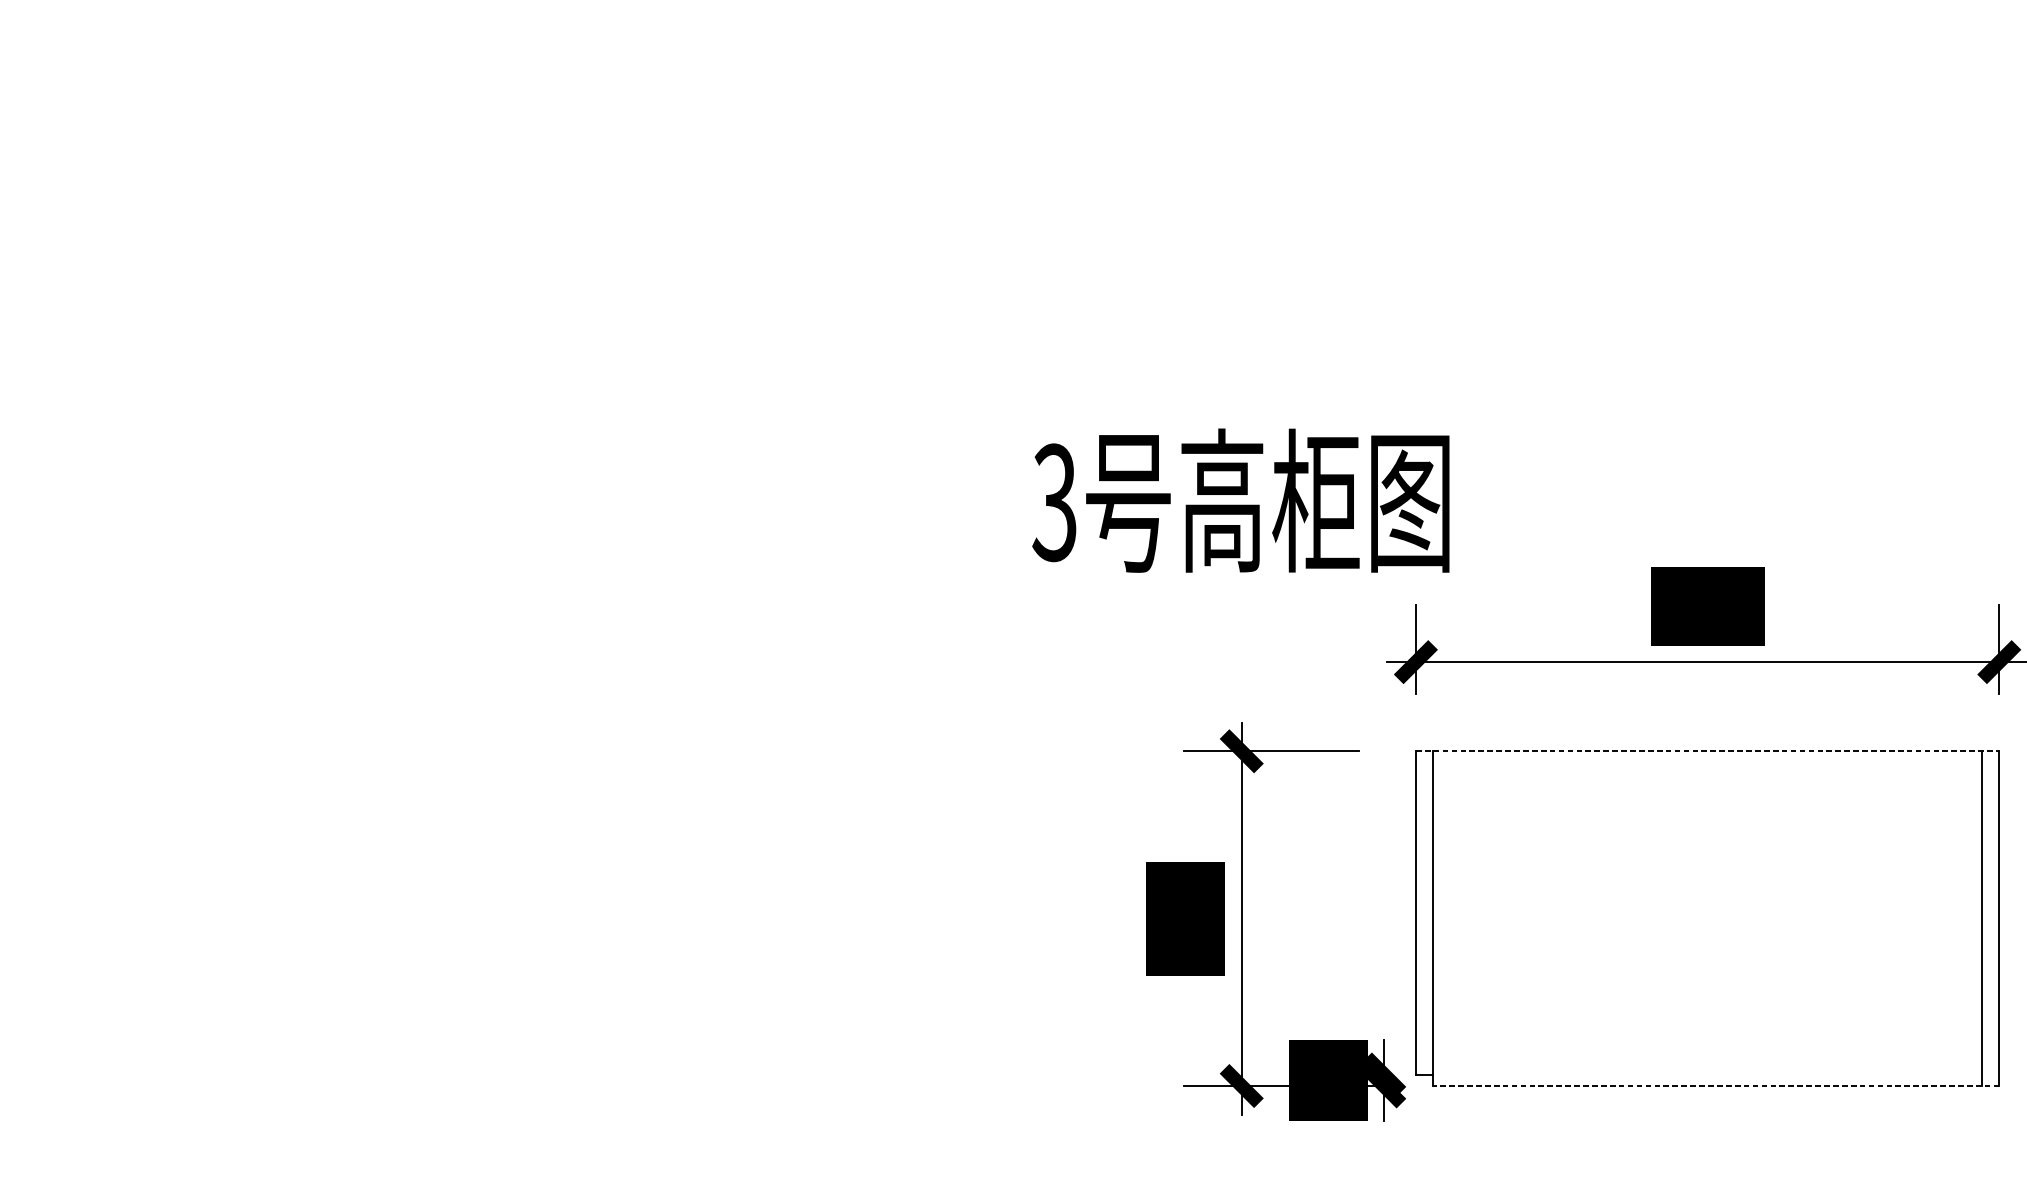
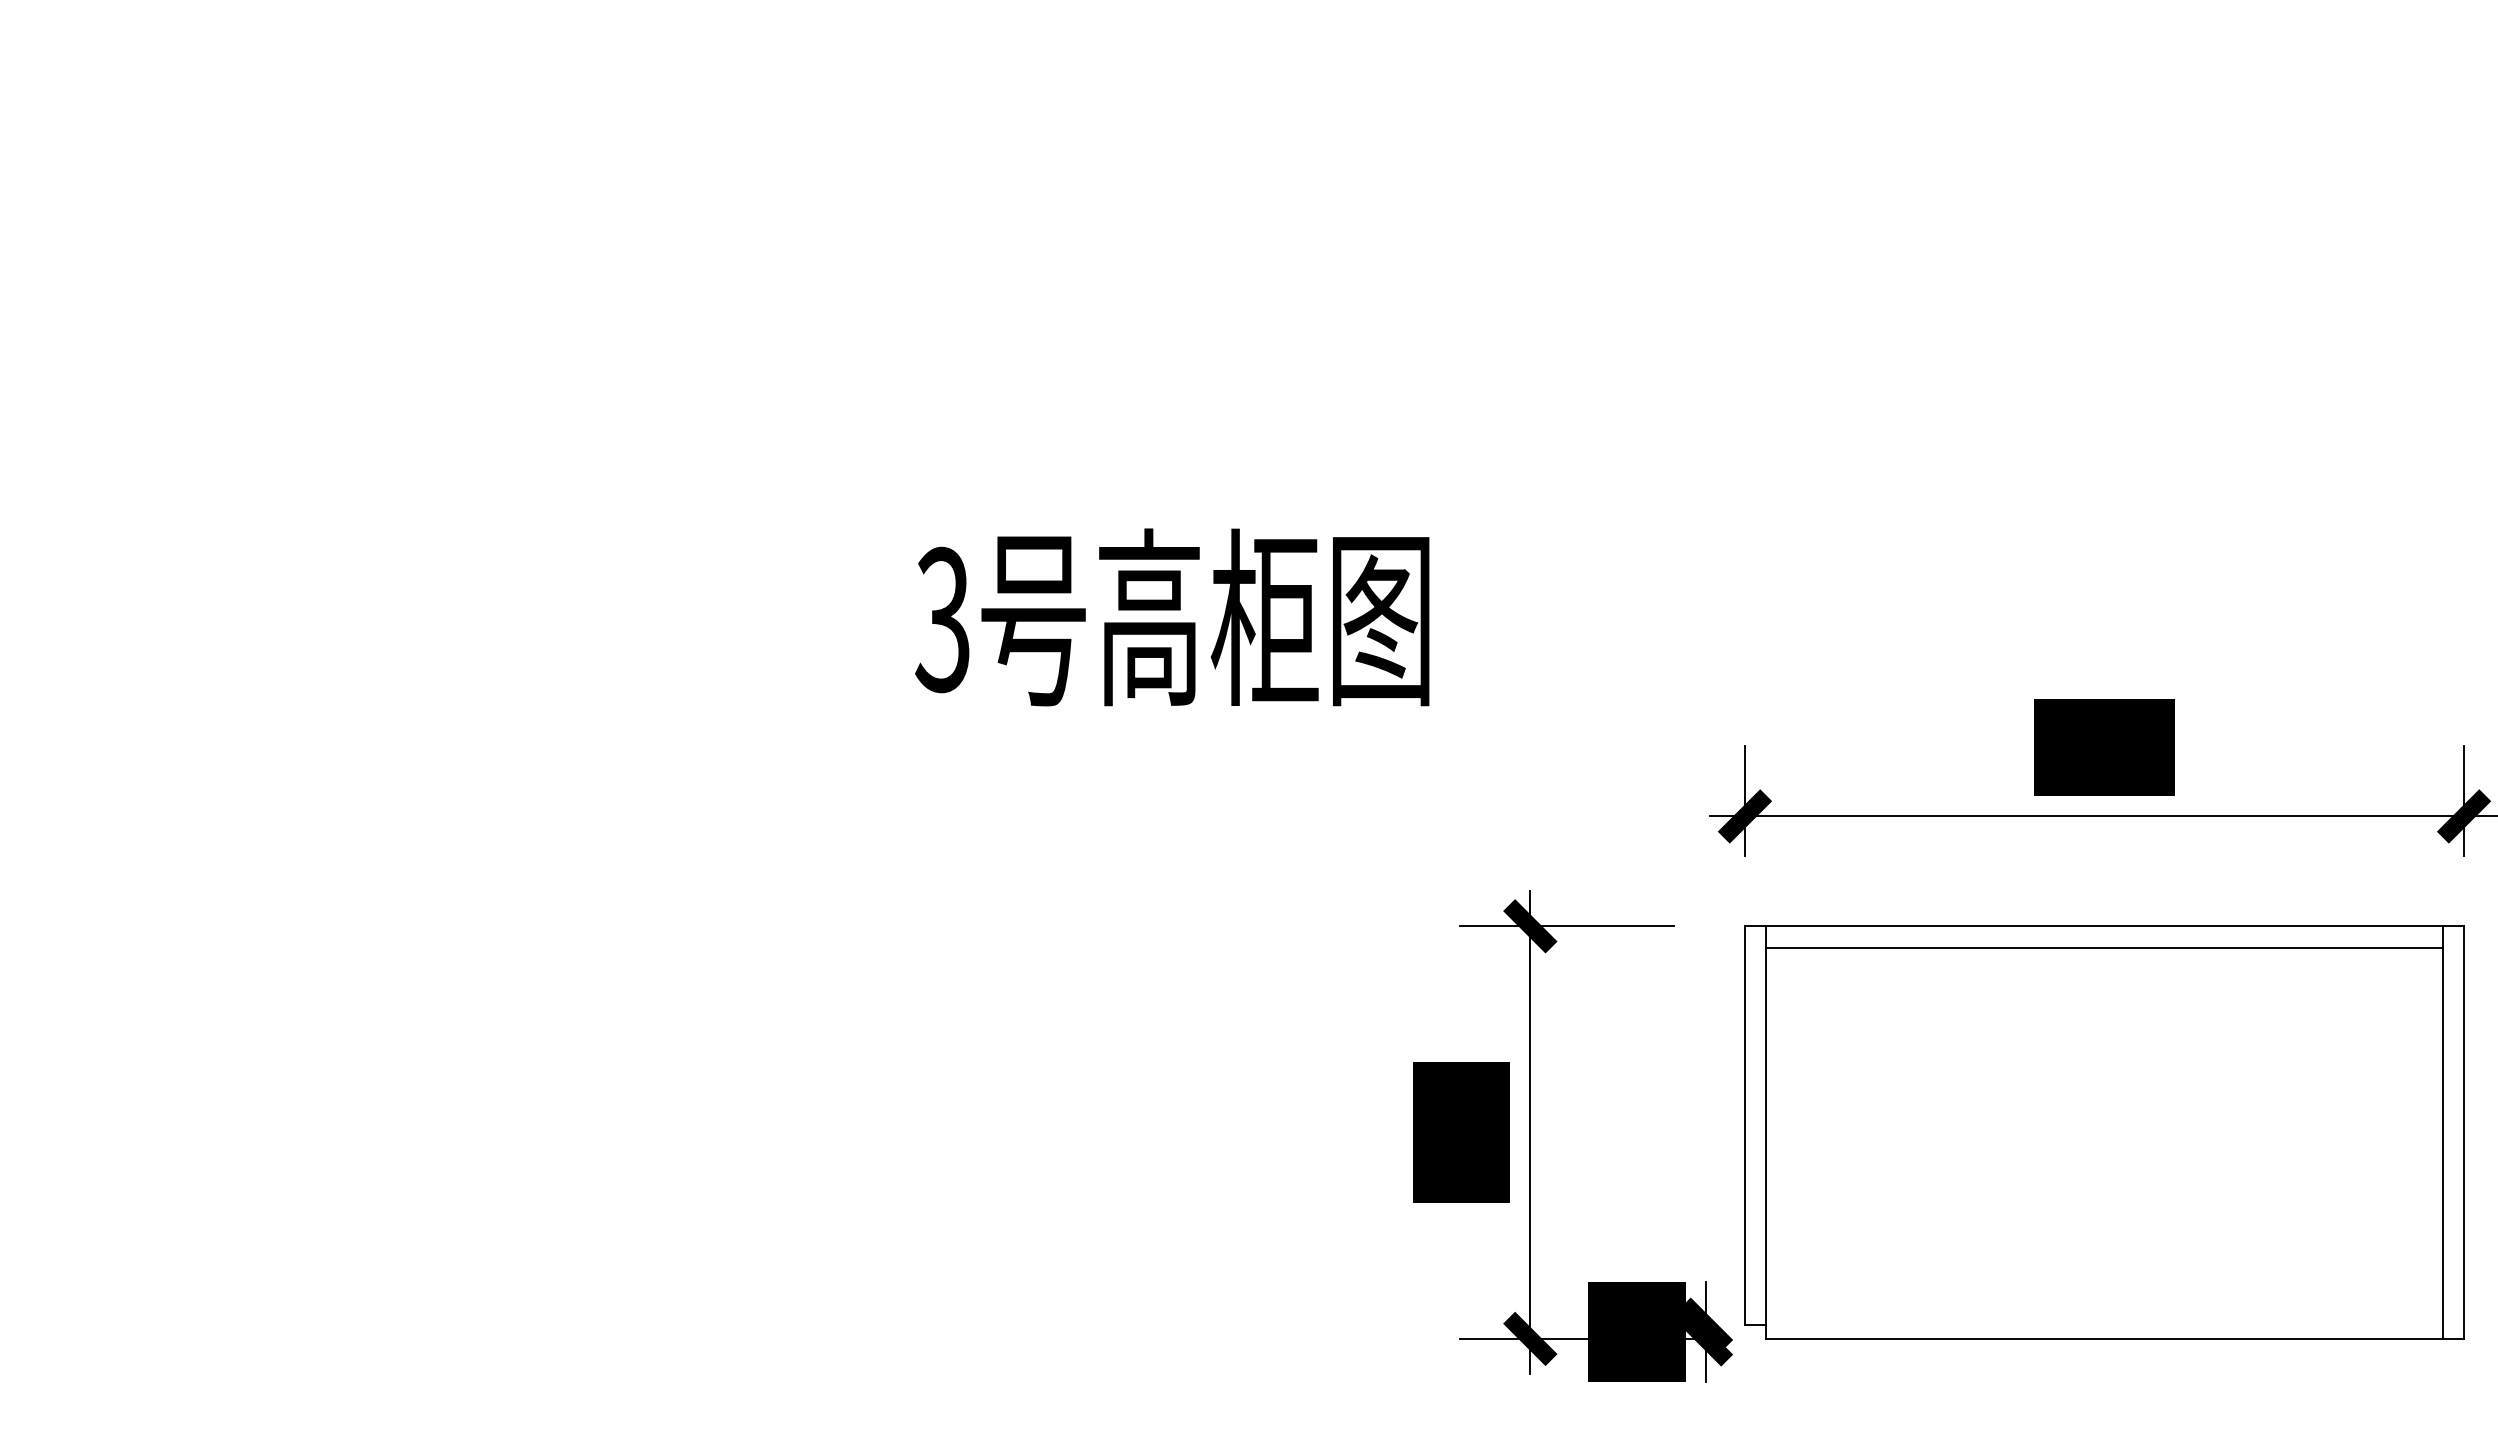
text: (1241, 500) -> (1172, 617), moved
line: (1707, 751) -> (2104, 926), dashed -> solid
line: (1707, 768) -> (2104, 947), added
line: (1716, 1085) -> (2115, 1338), dashed -> solid

